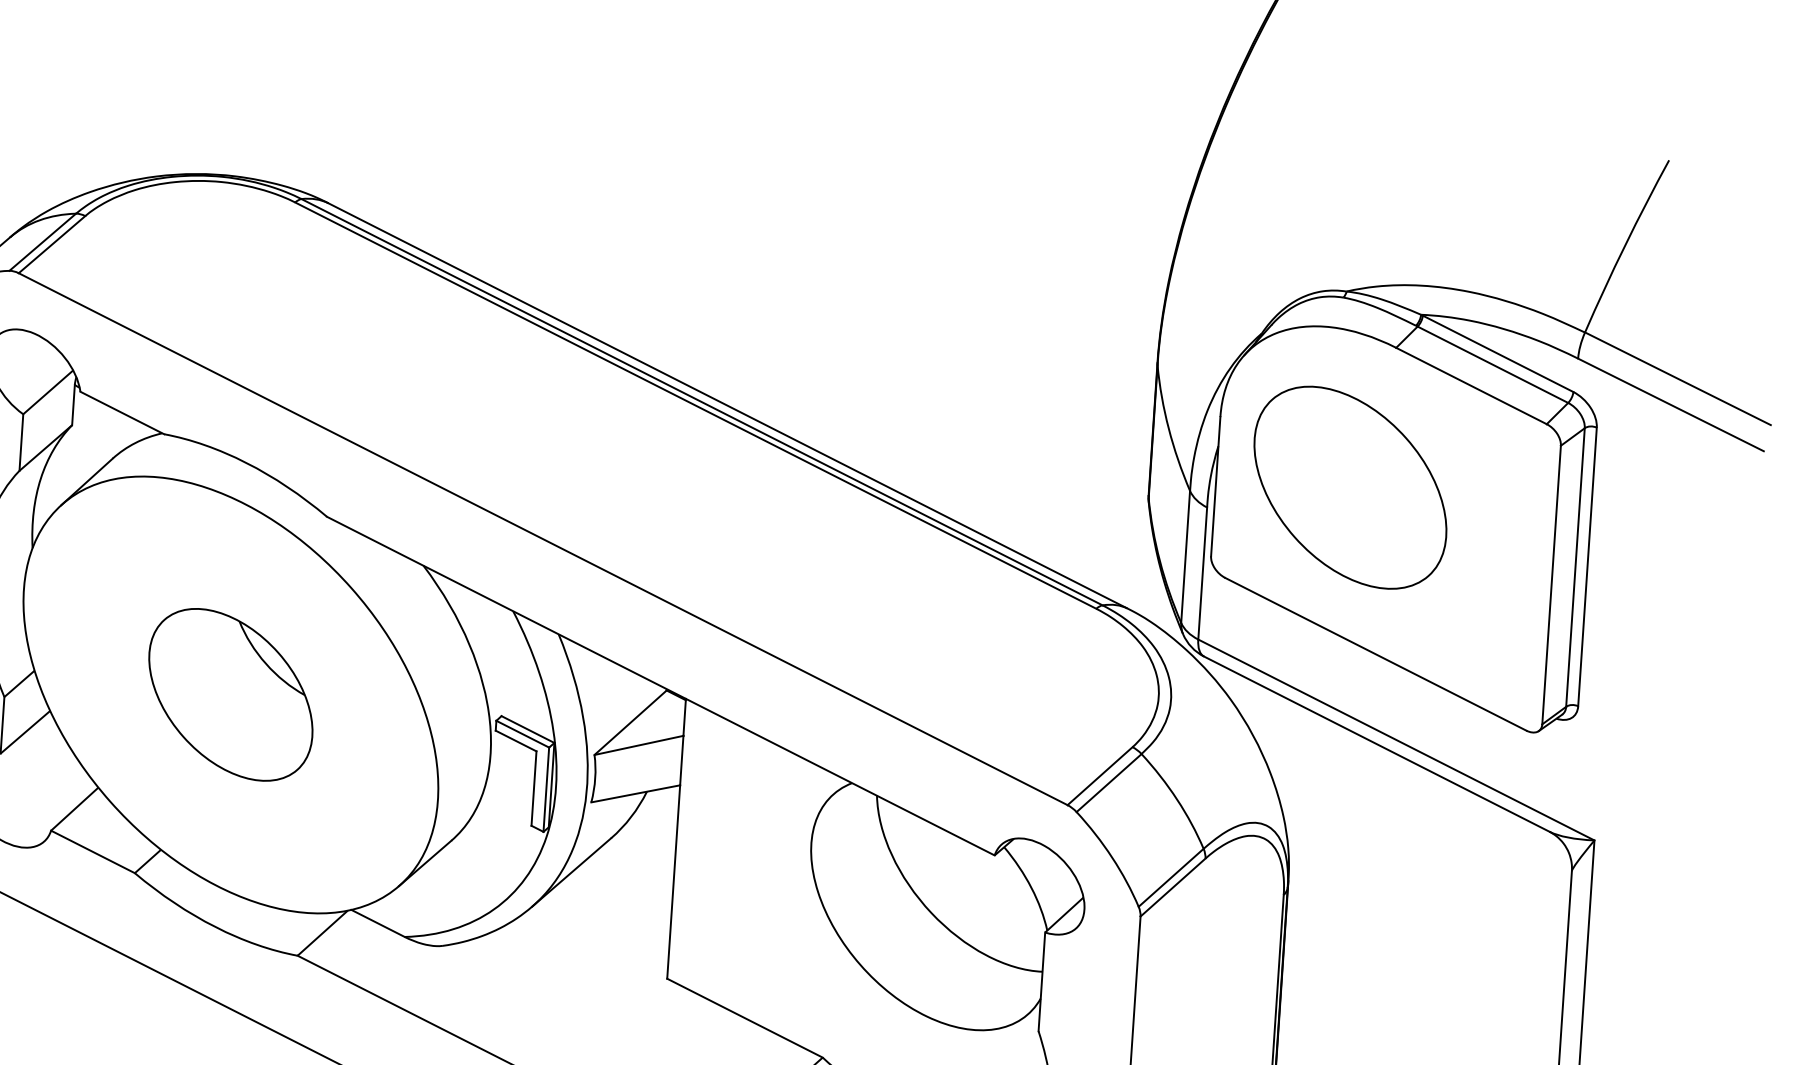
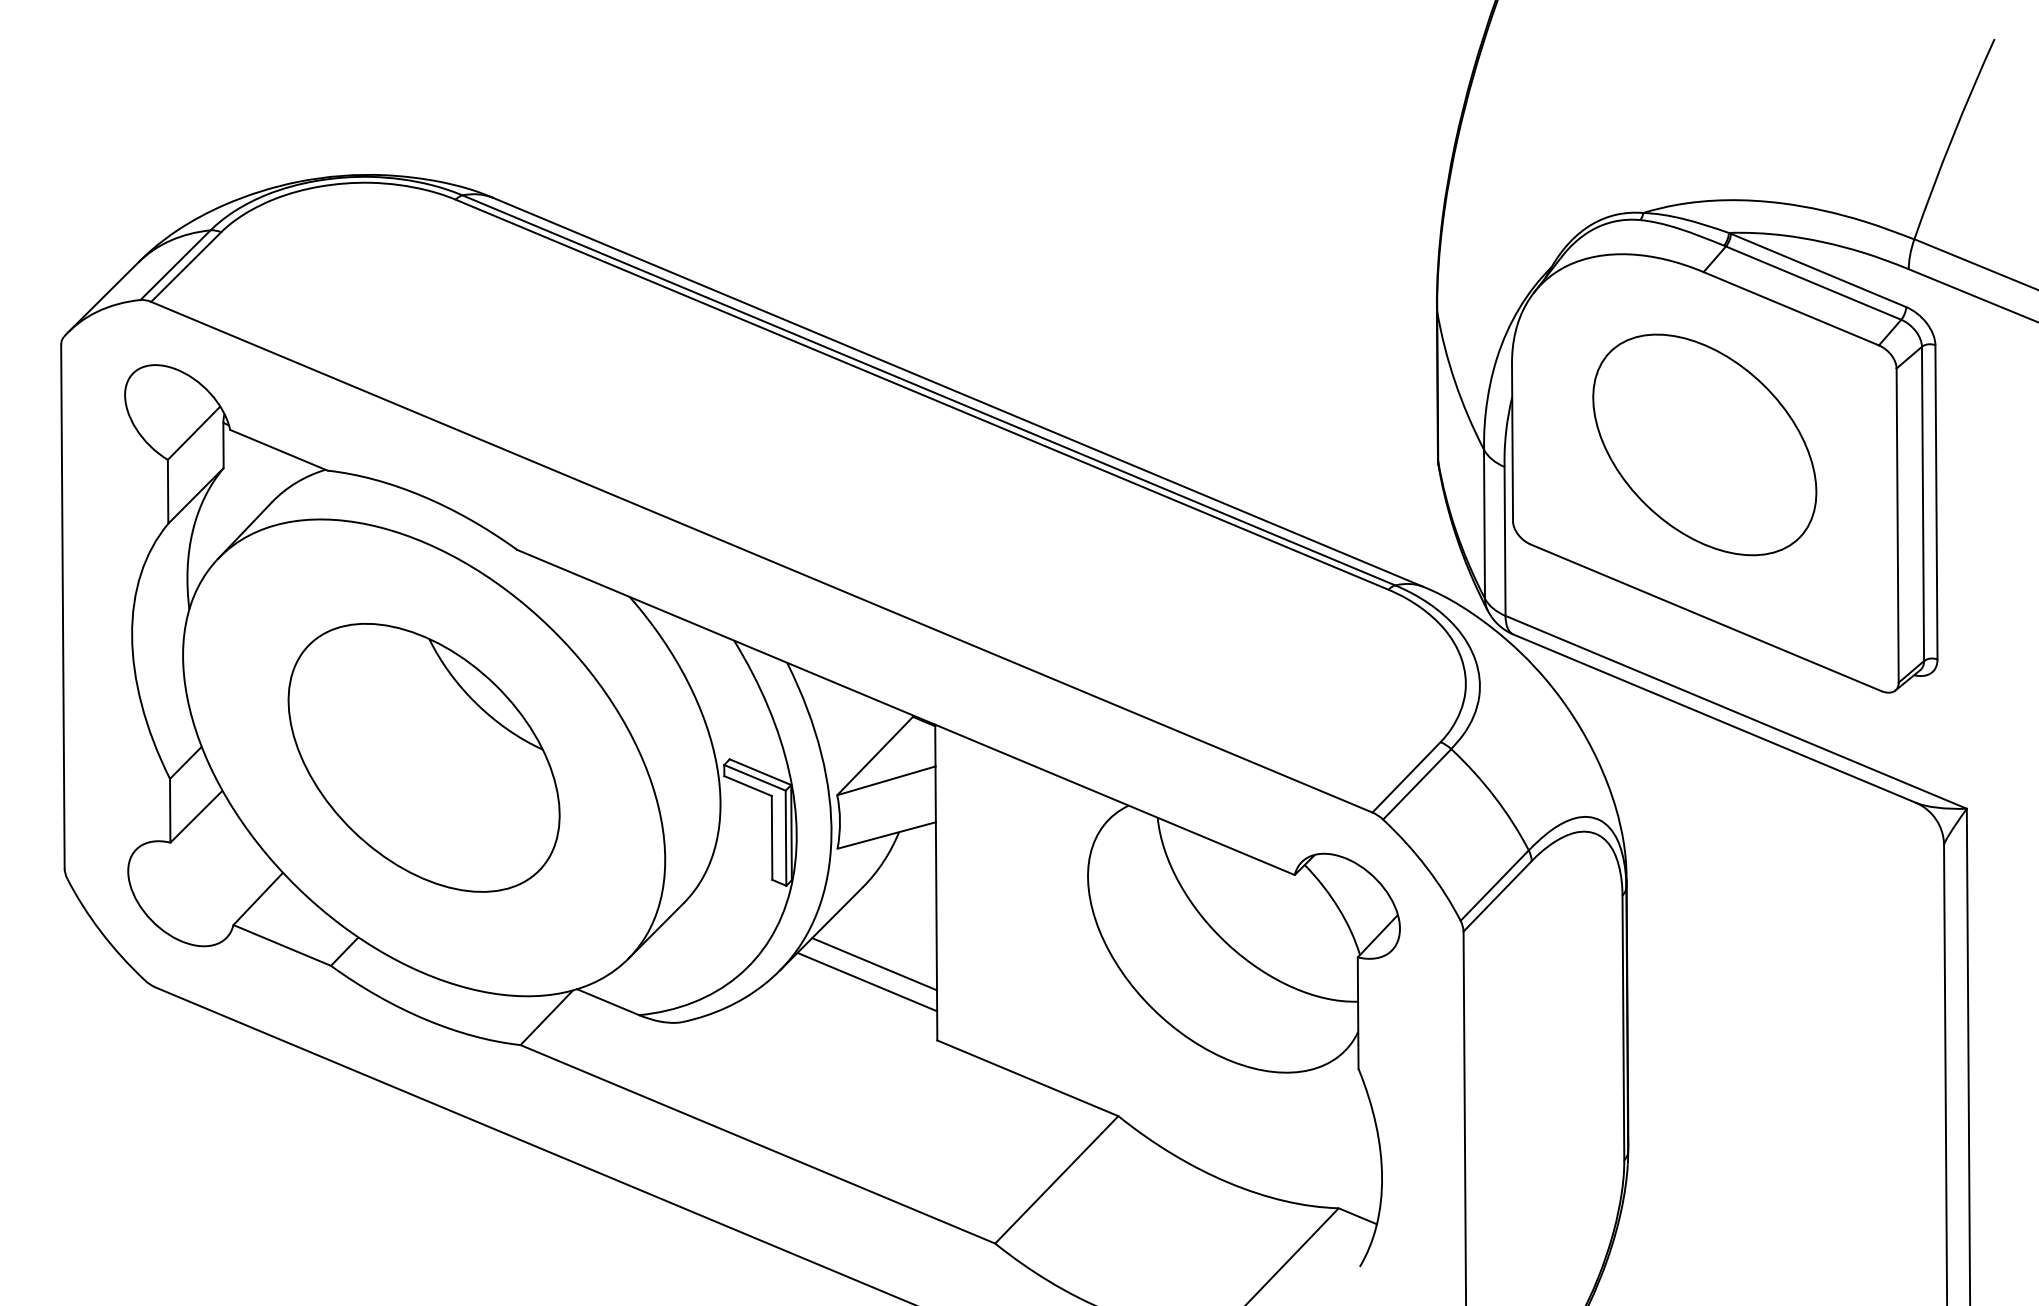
part: (1350, 487) -> (1704, 444), moved
part: (230, 694) -> (423, 757), size x1.43
line: (616, 907) -> (874, 964), added
line: (609, 921) -> (867, 981), added

